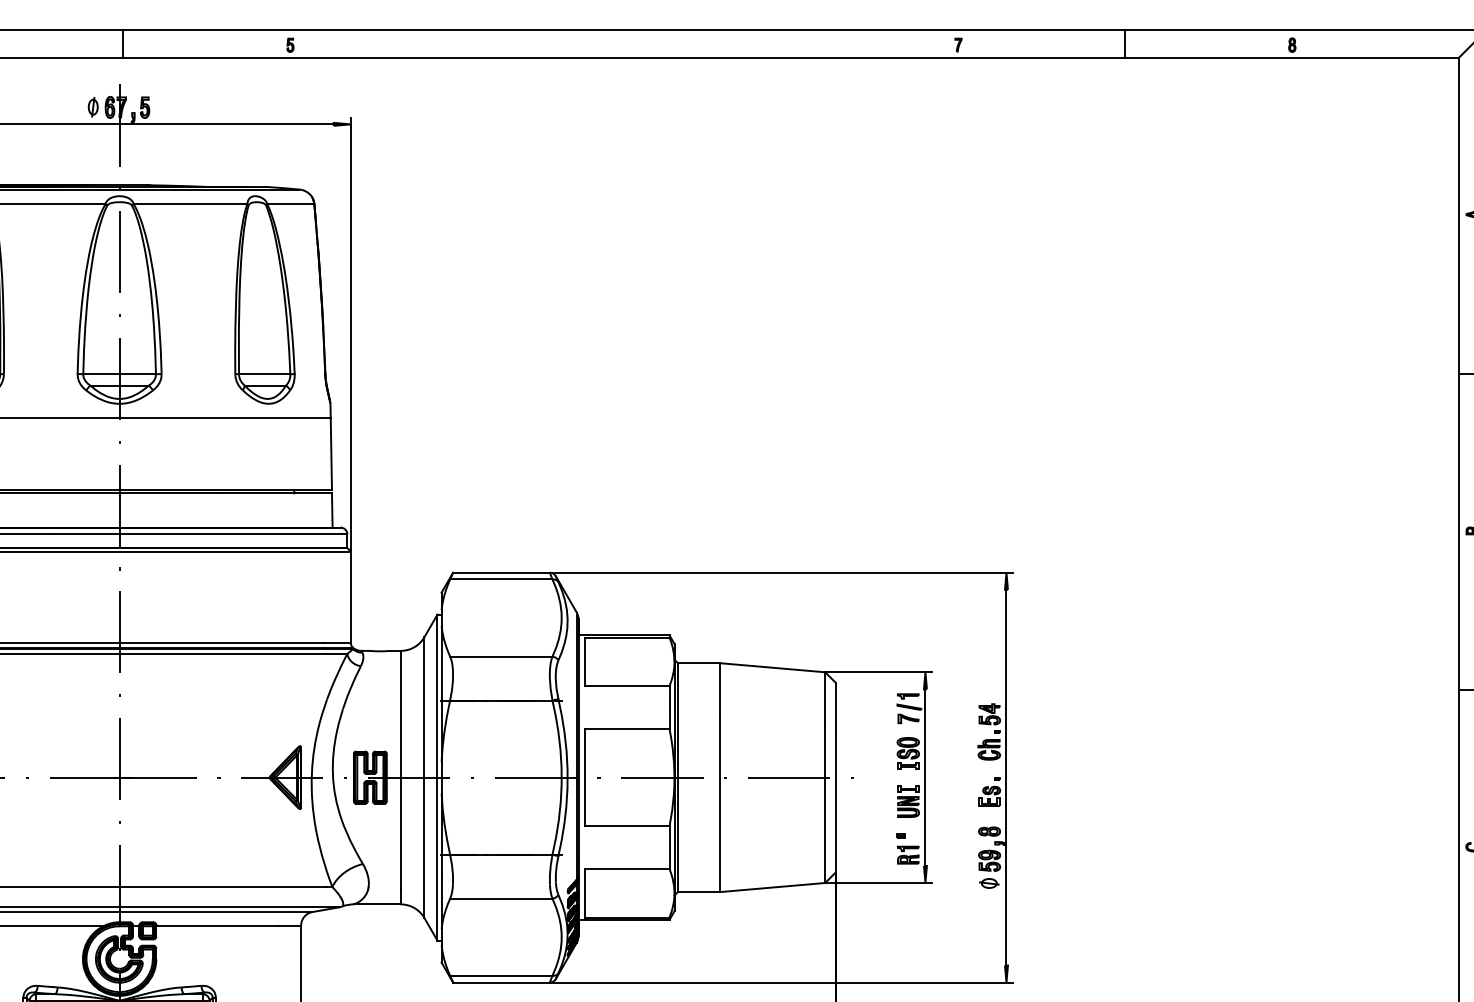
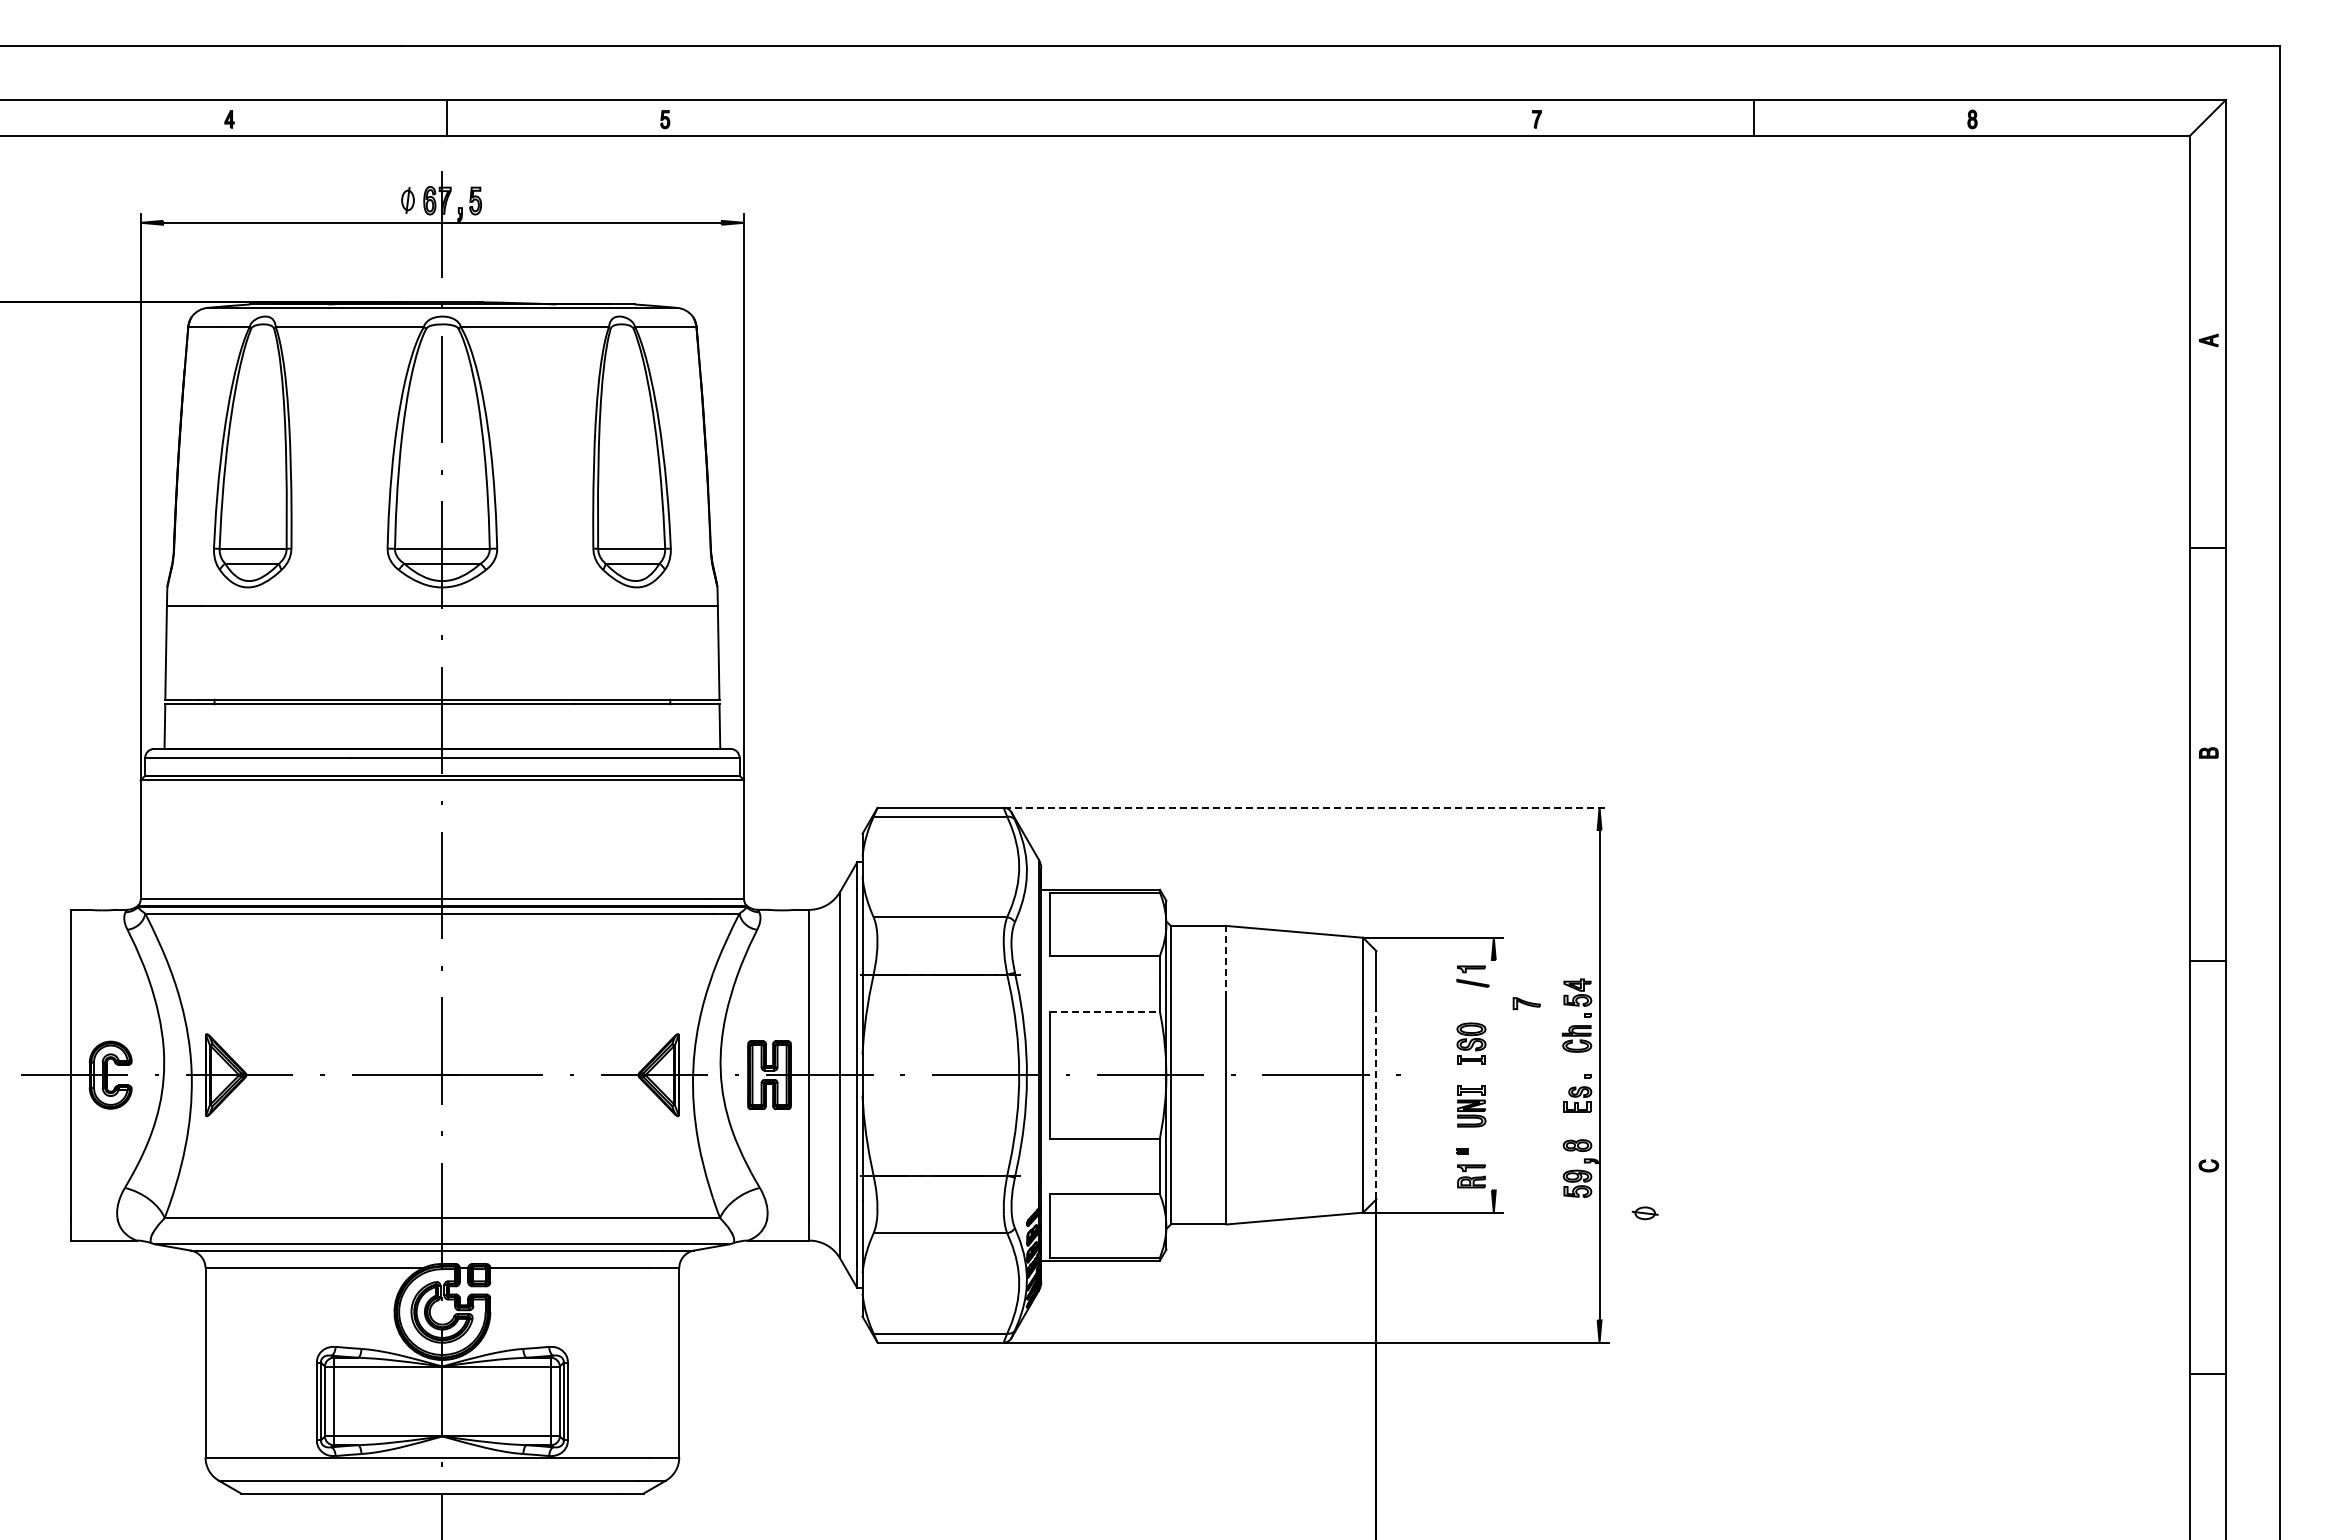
line: (781, 572) -> (1306, 807), solid -> dashed
line: (720, 690) -> (1226, 961), solid -> dashed
part: (908, 718) -> (1526, 1003), moved
line: (627, 728) -> (1105, 1011), solid -> dashed
line: (925, 777) -> (1493, 1075), removed
line: (835, 800) -> (1376, 1104), solid -> dashed
part: (988, 883) -> (1644, 1213), moved

